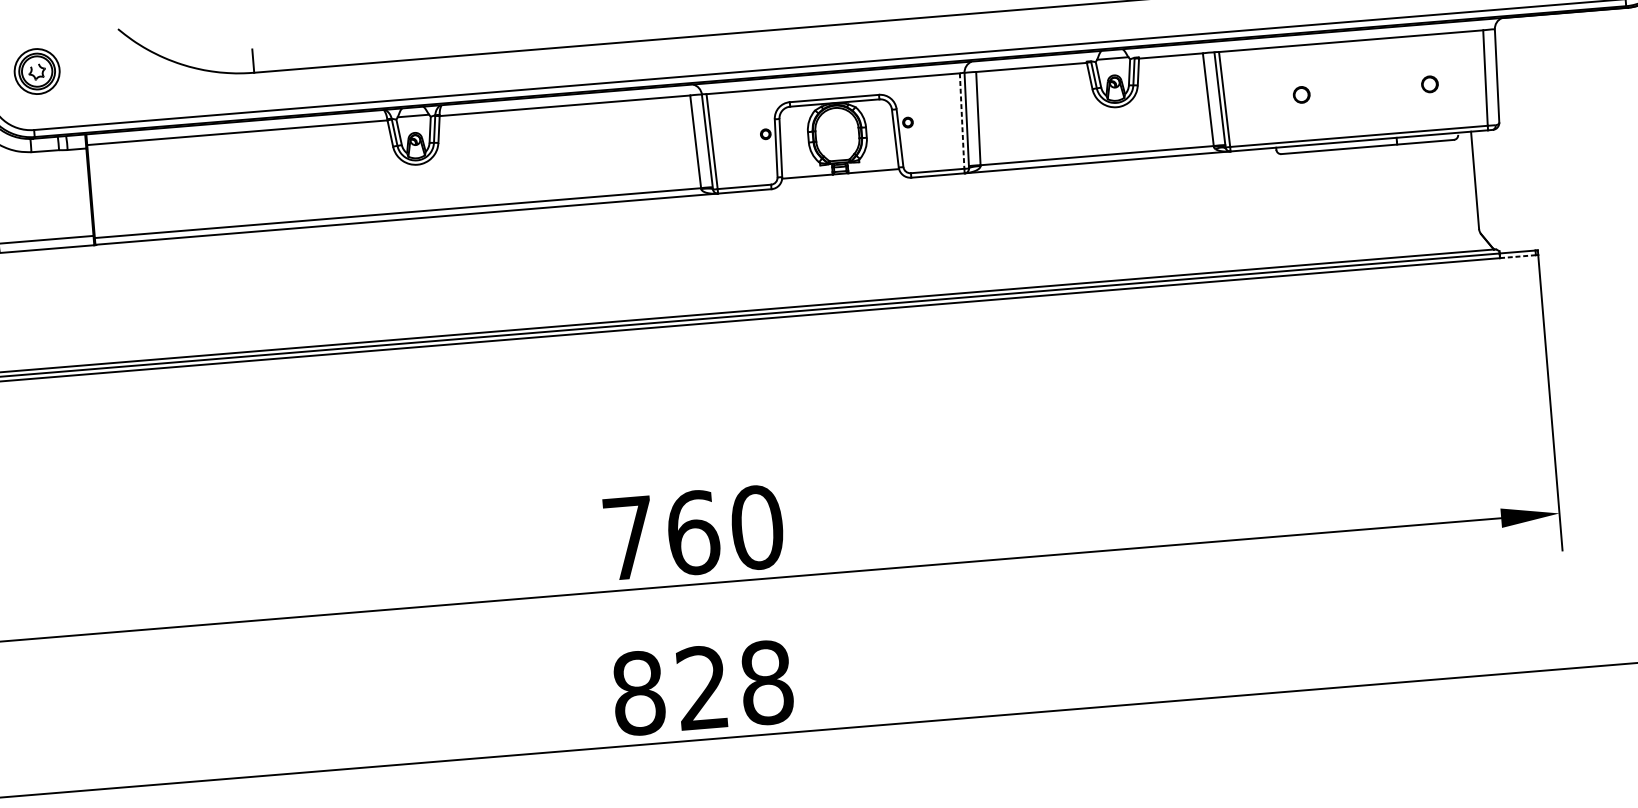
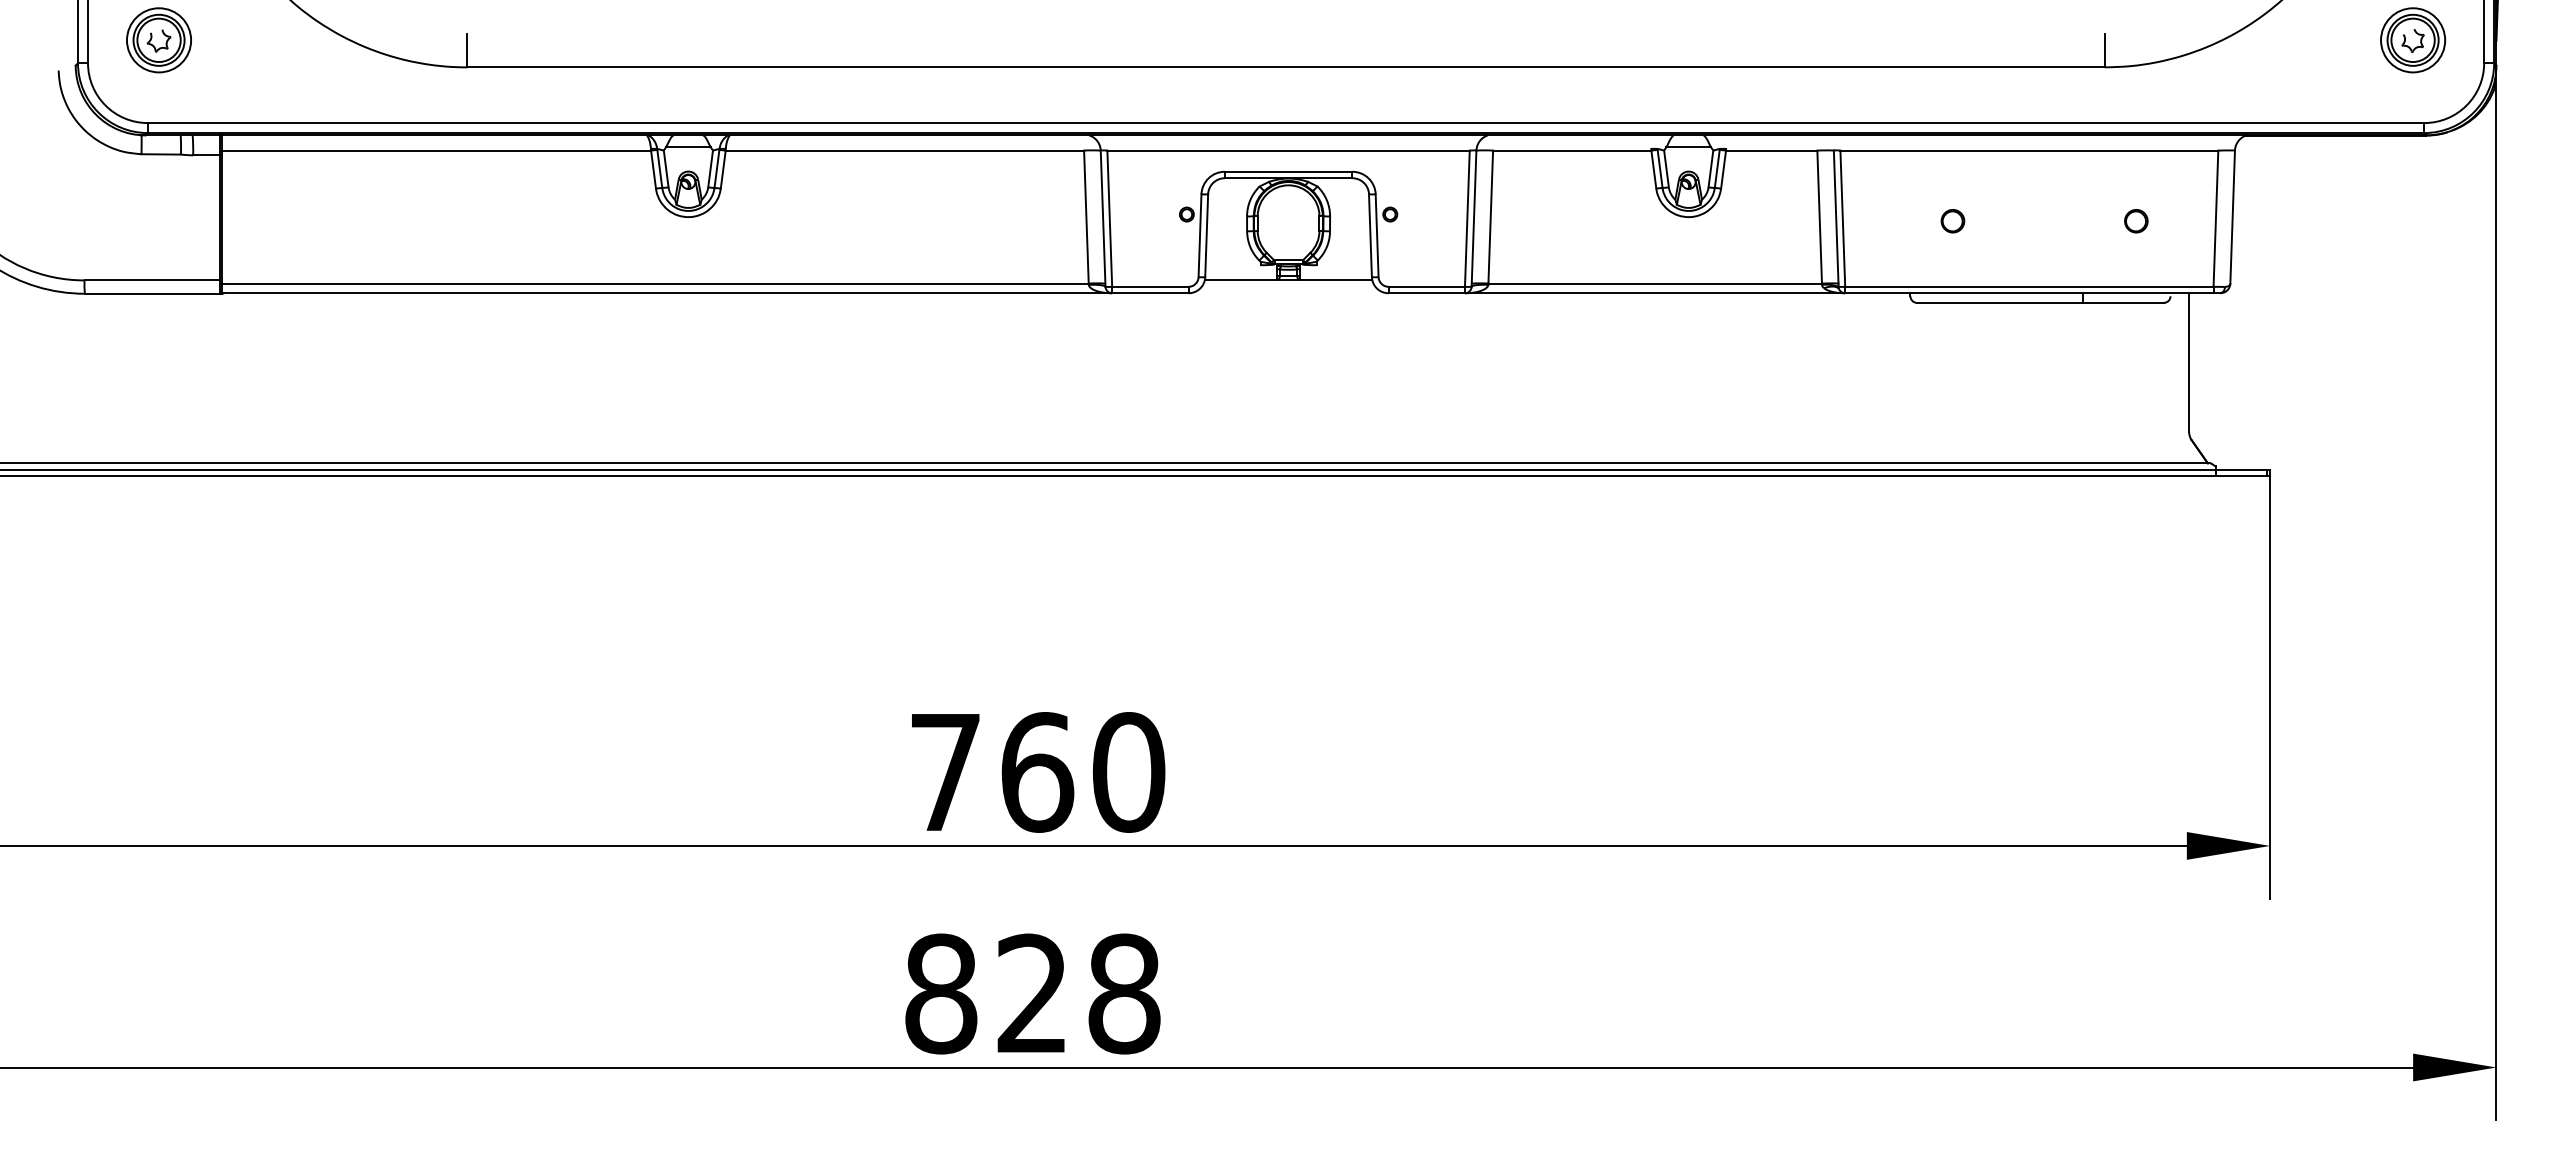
line: (962, 121) -> (1467, 219), dashed -> solid
line: (1518, 256) -> (2241, 476), dashed -> solid

